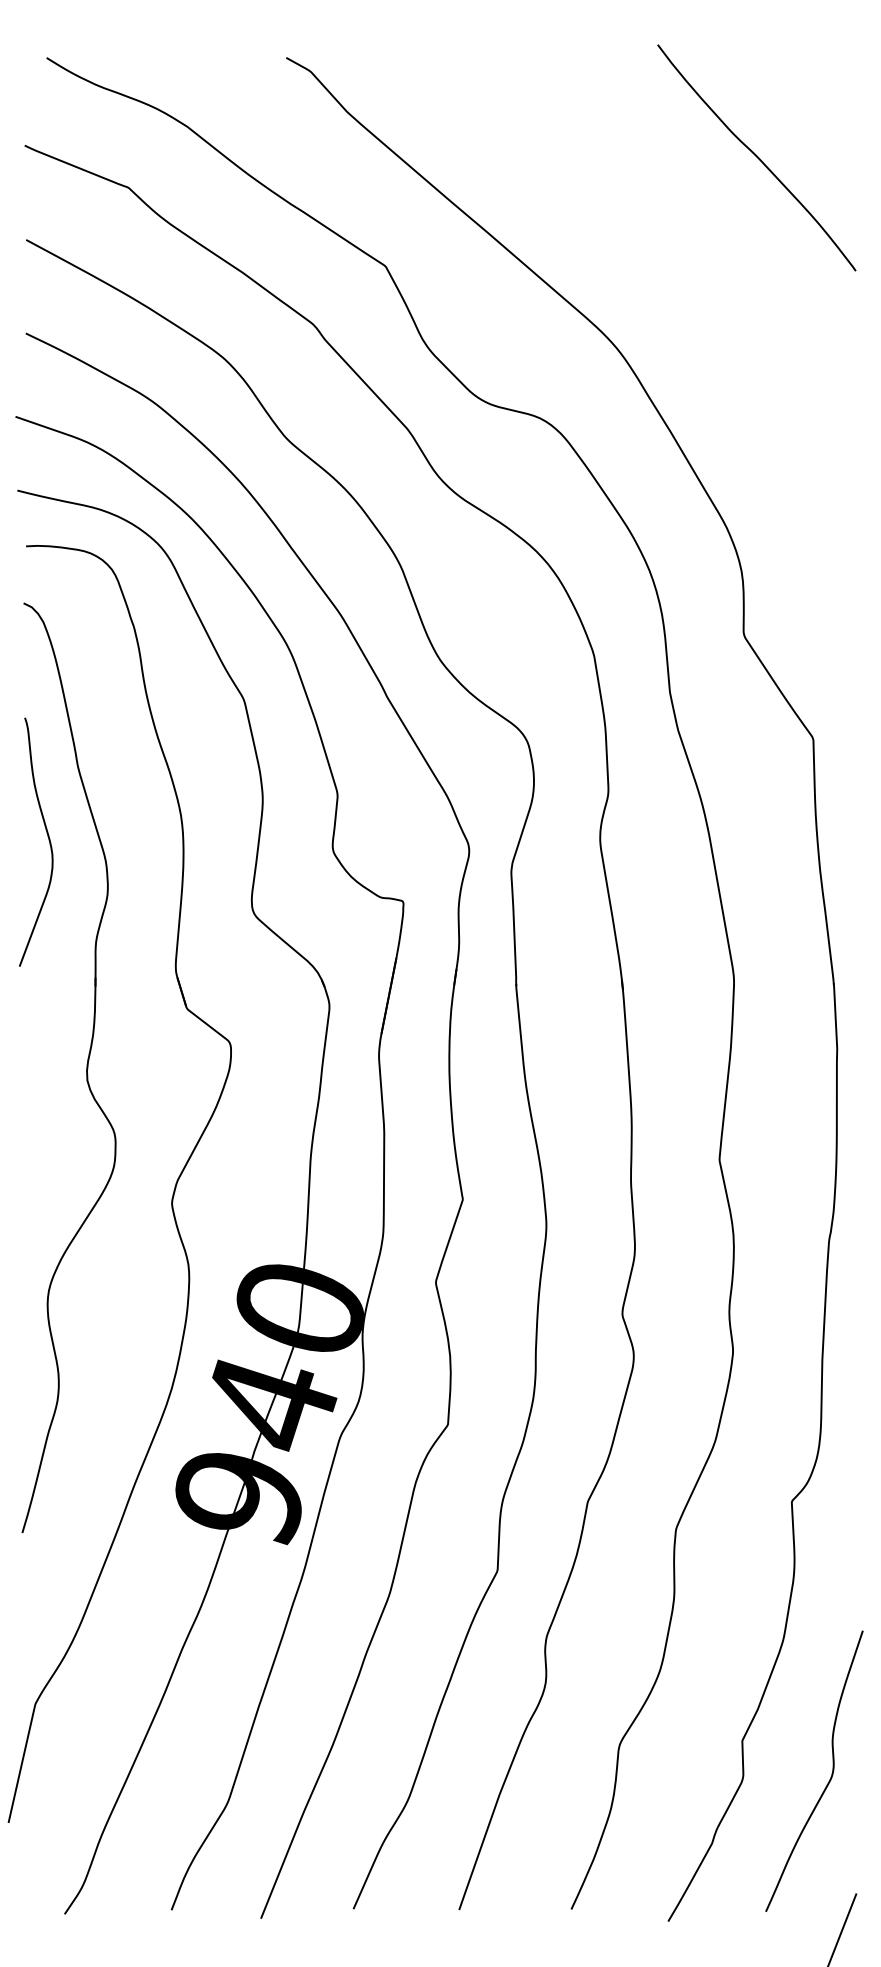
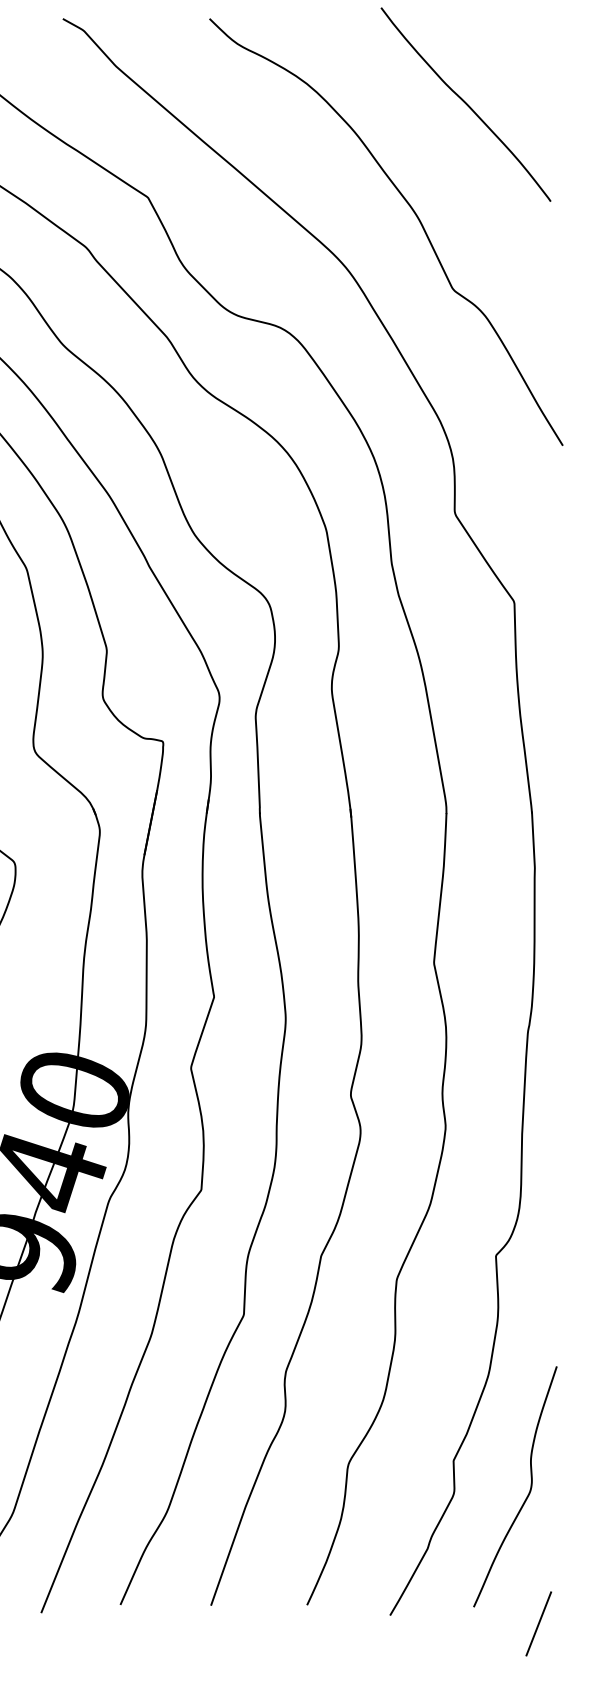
curve: (698, 288) -> (416, 216), added

